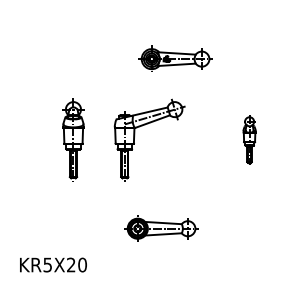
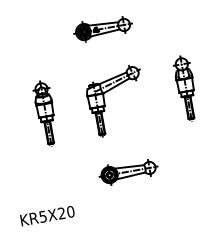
part: (175, 58) -> (102, 28), moved
part: (135, 136) -> (105, 100), moved
part: (249, 139) -> (185, 88), size x1.67

